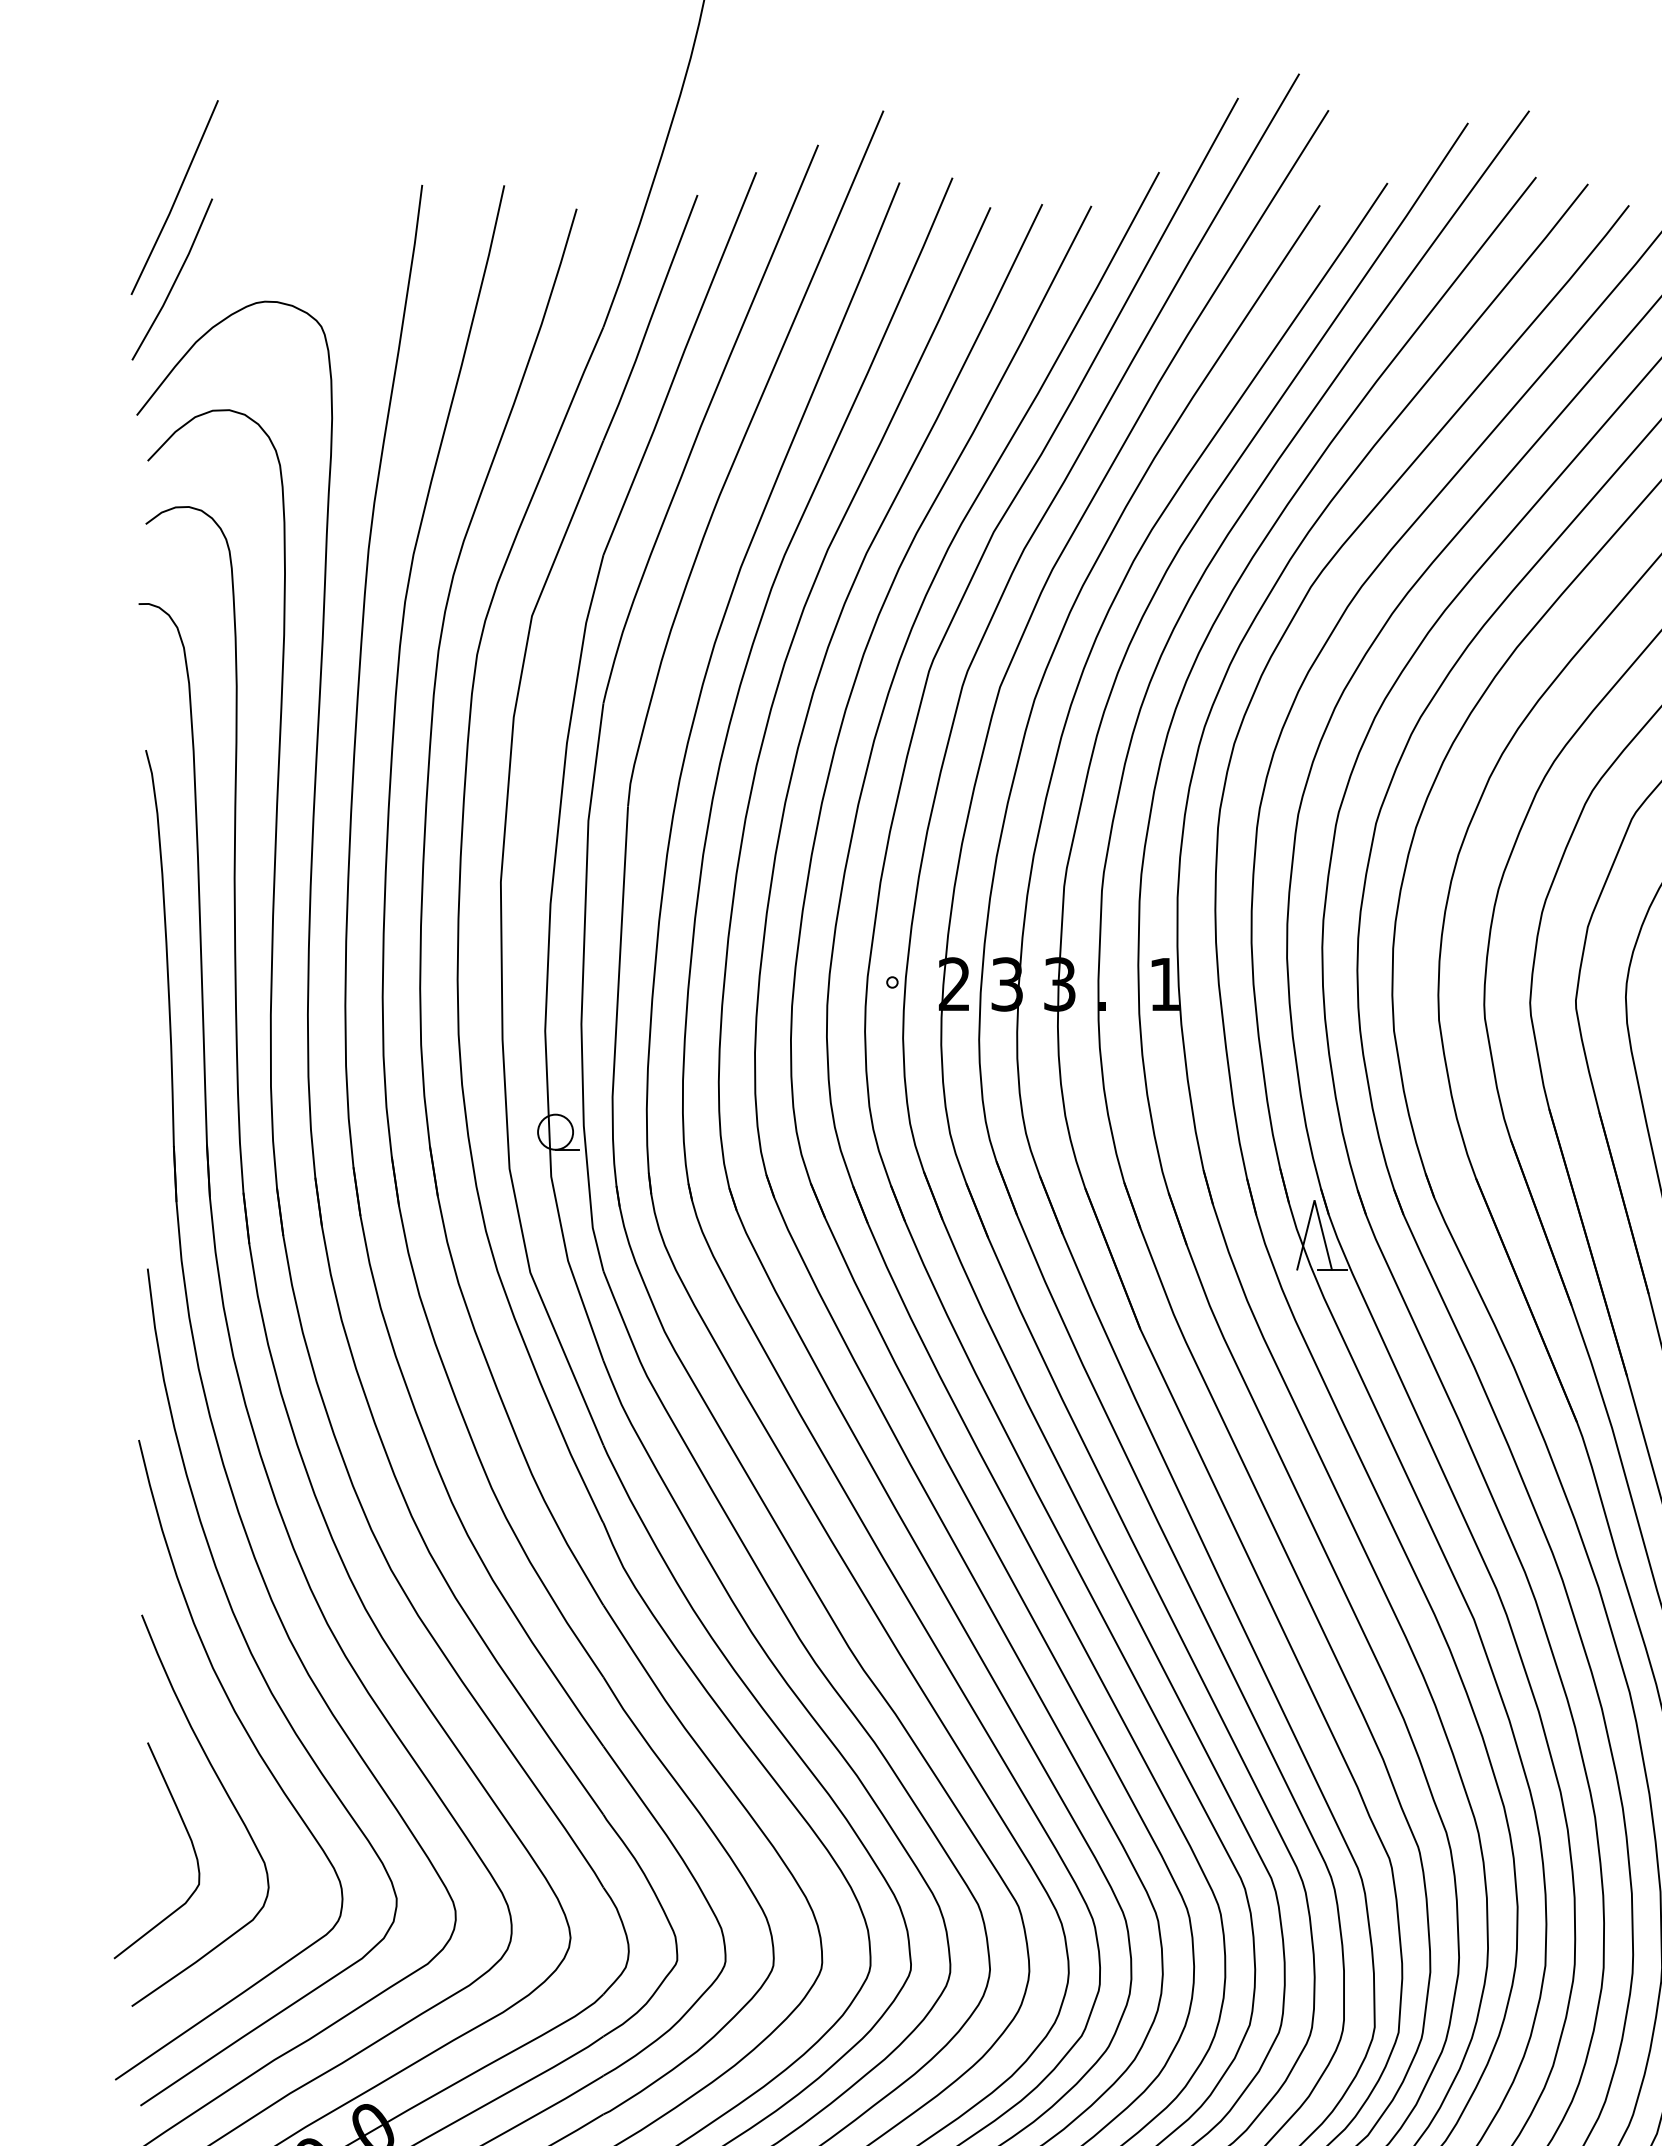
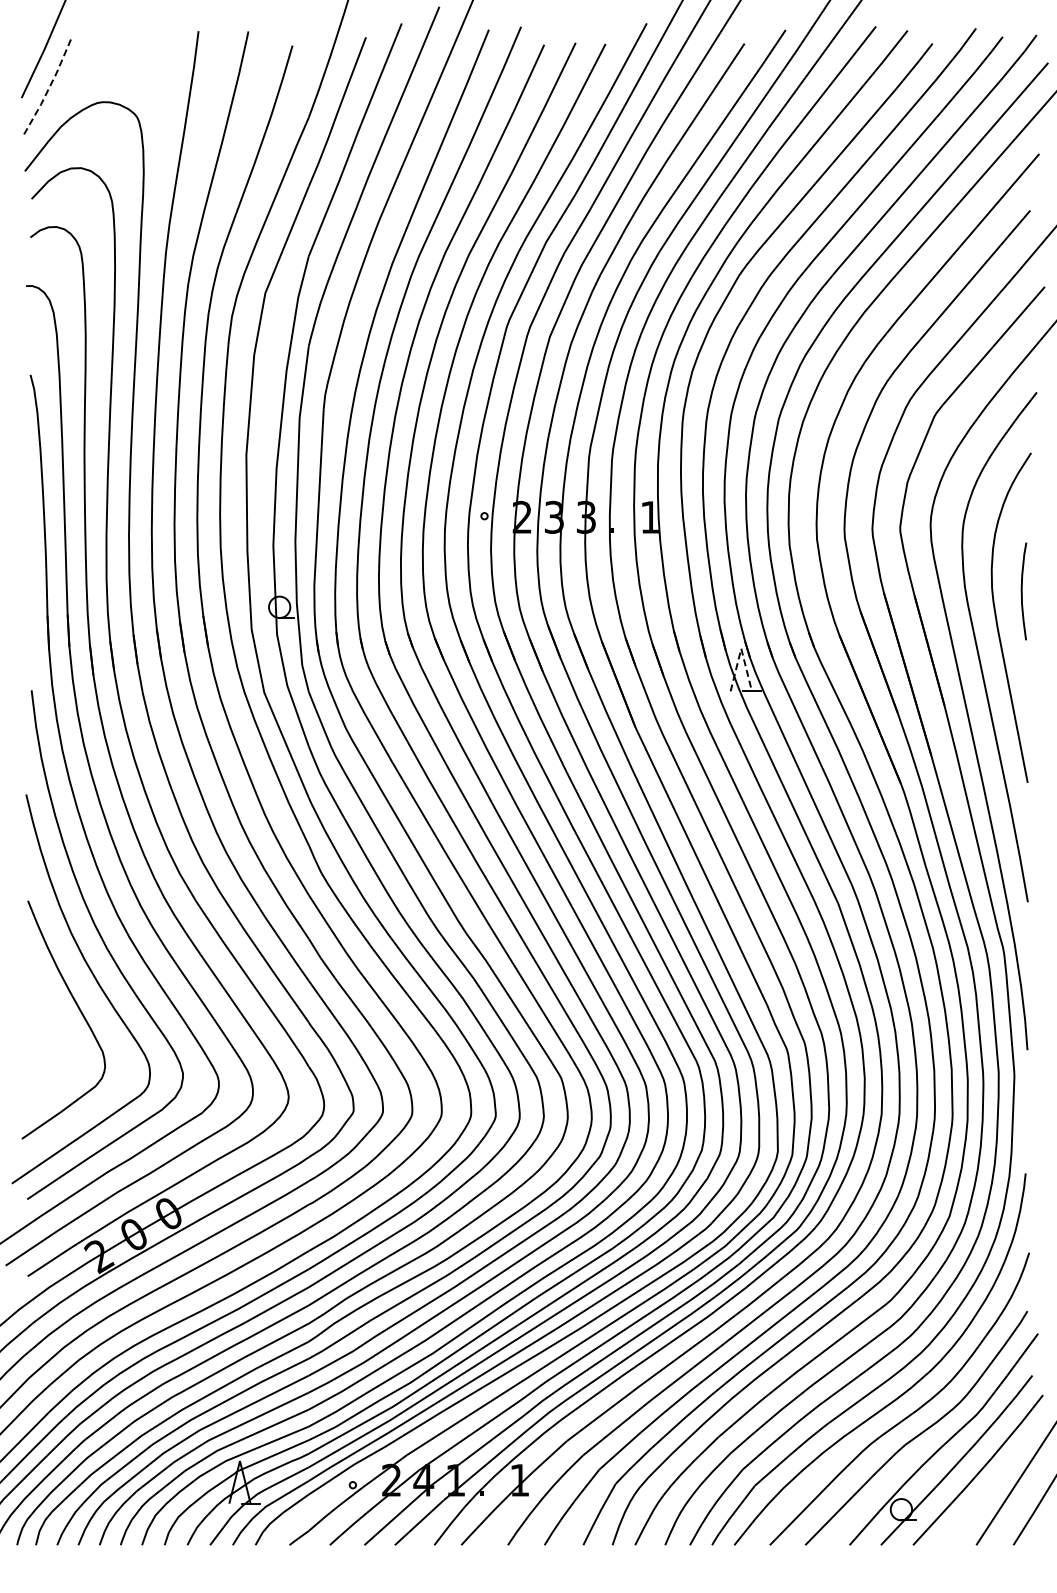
line: (175, 280) -> (48, 89), solid -> dashed
line: (1314, 1199) -> (741, 648), solid -> dashed
curve: (188, 1839) -> (56, 1037), removed

